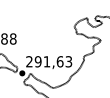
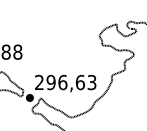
text: (46, 61) -> (62, 82), 291,63 -> 296,63

